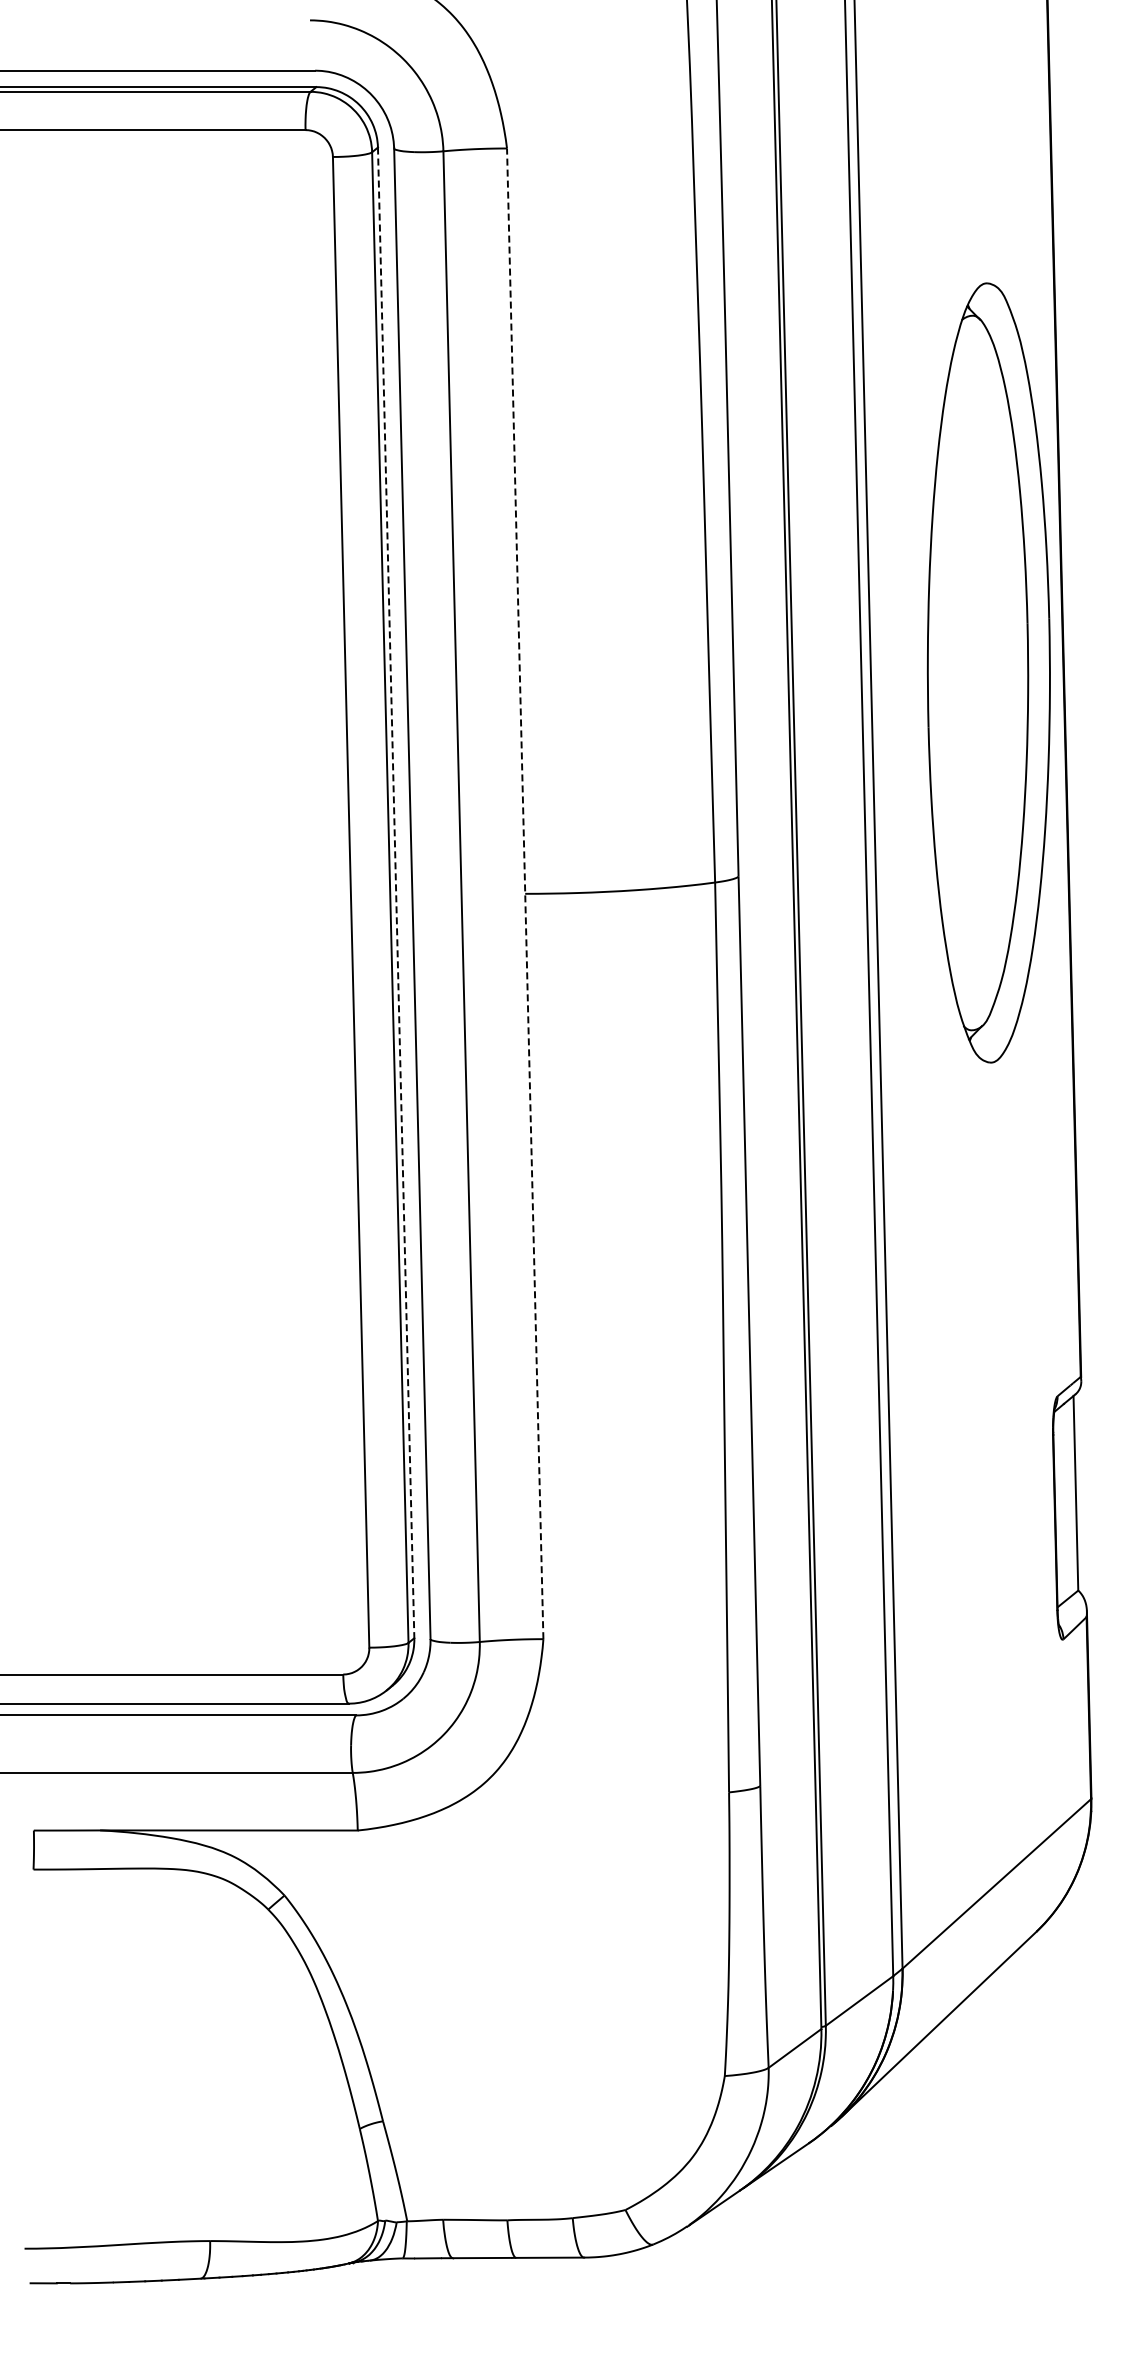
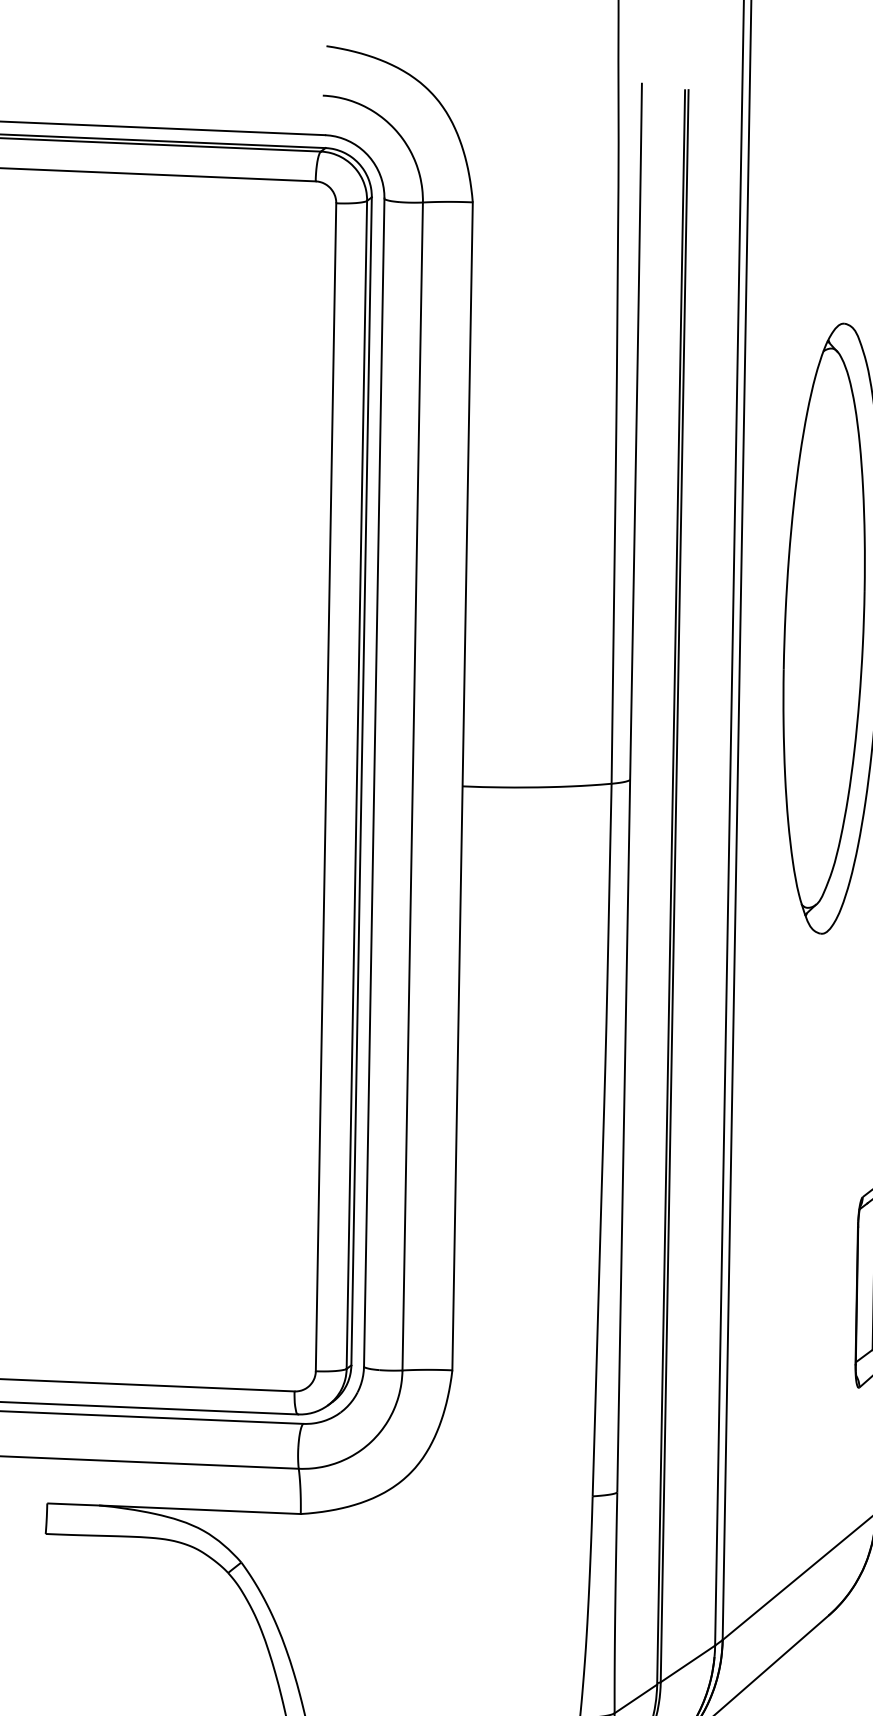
line: (396, 892) -> (361, 781), dashed -> solid
line: (525, 893) -> (462, 786), dashed -> solid

